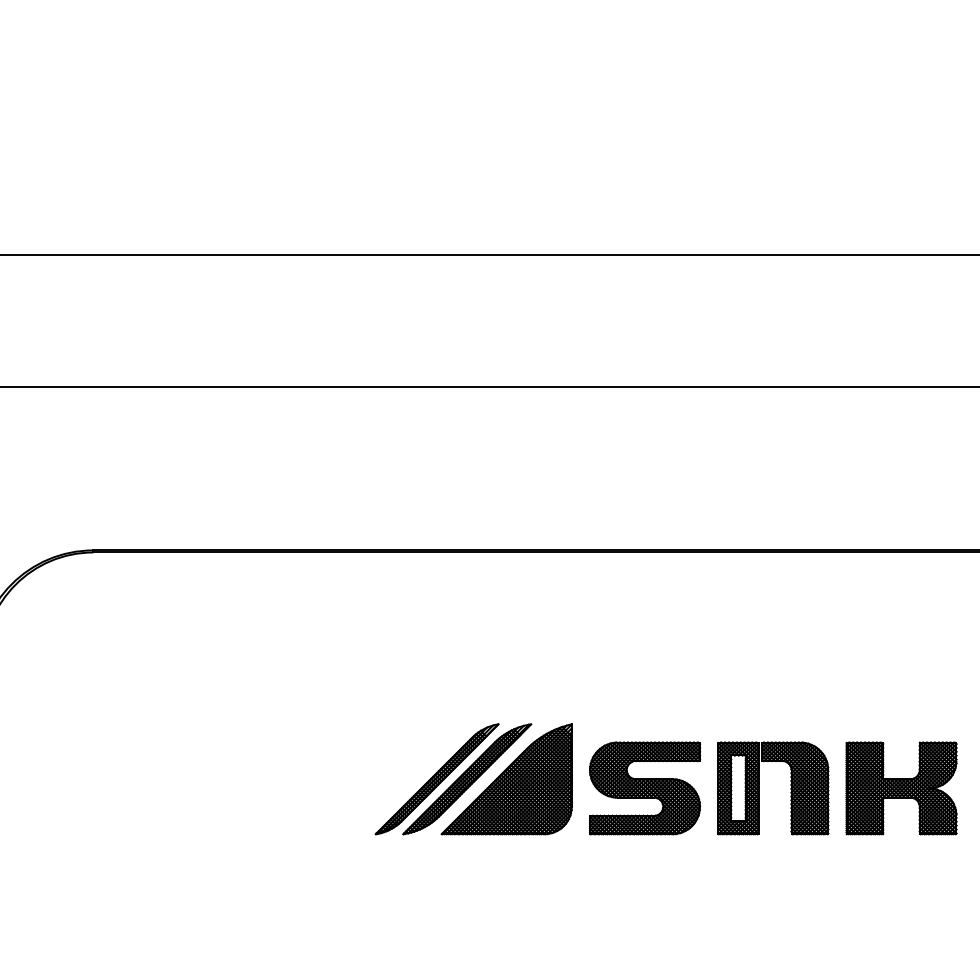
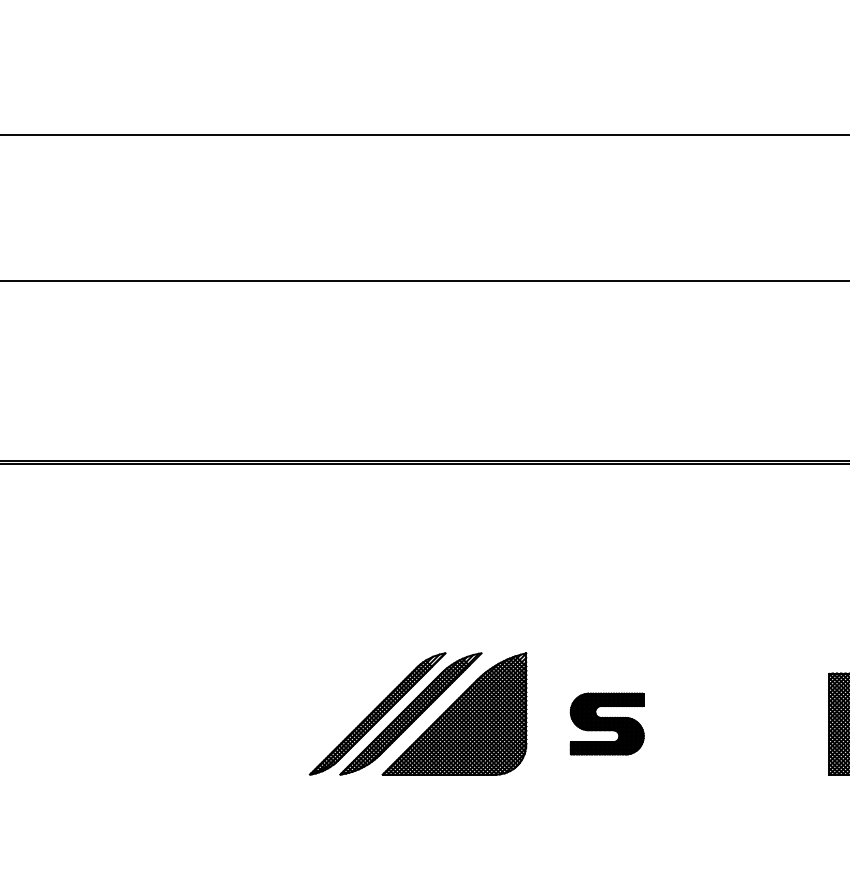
part: (645, 788) -> (607, 724), size x0.6
part: (759, 788) -> (733, 724), removed

